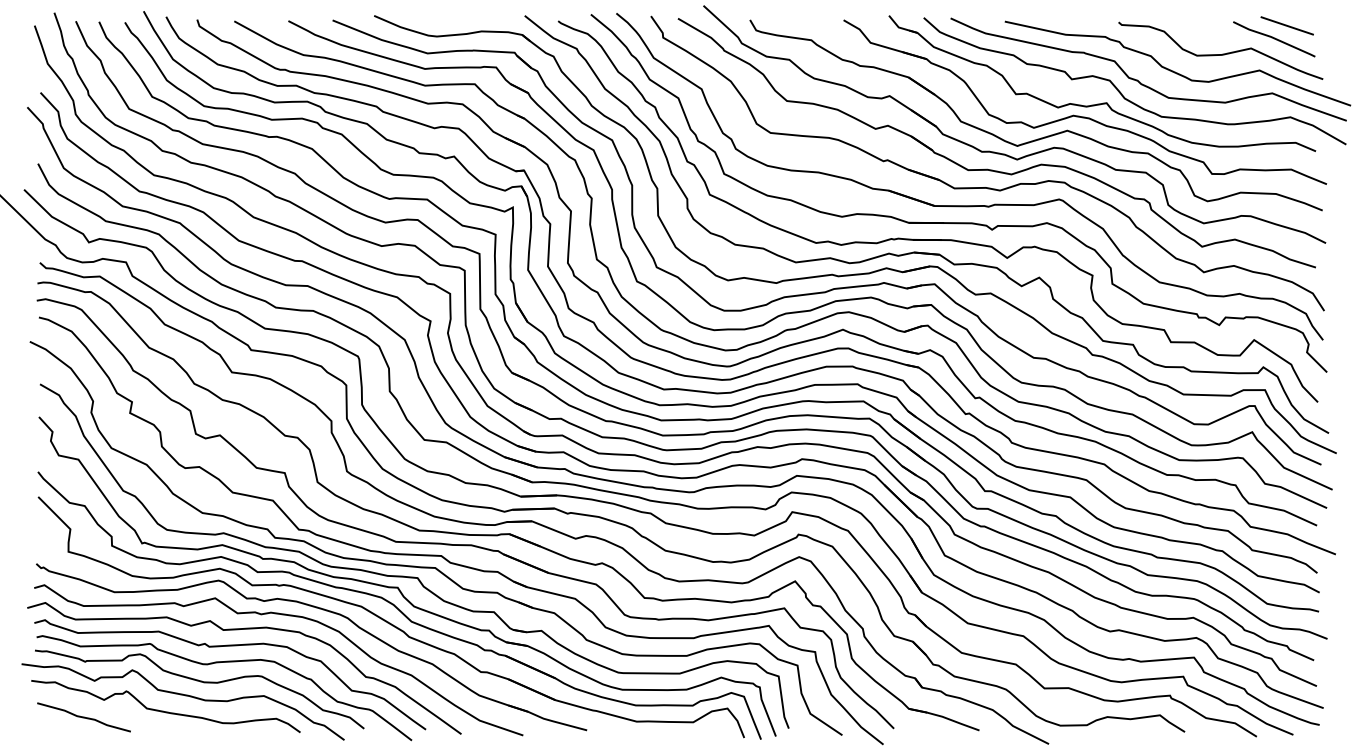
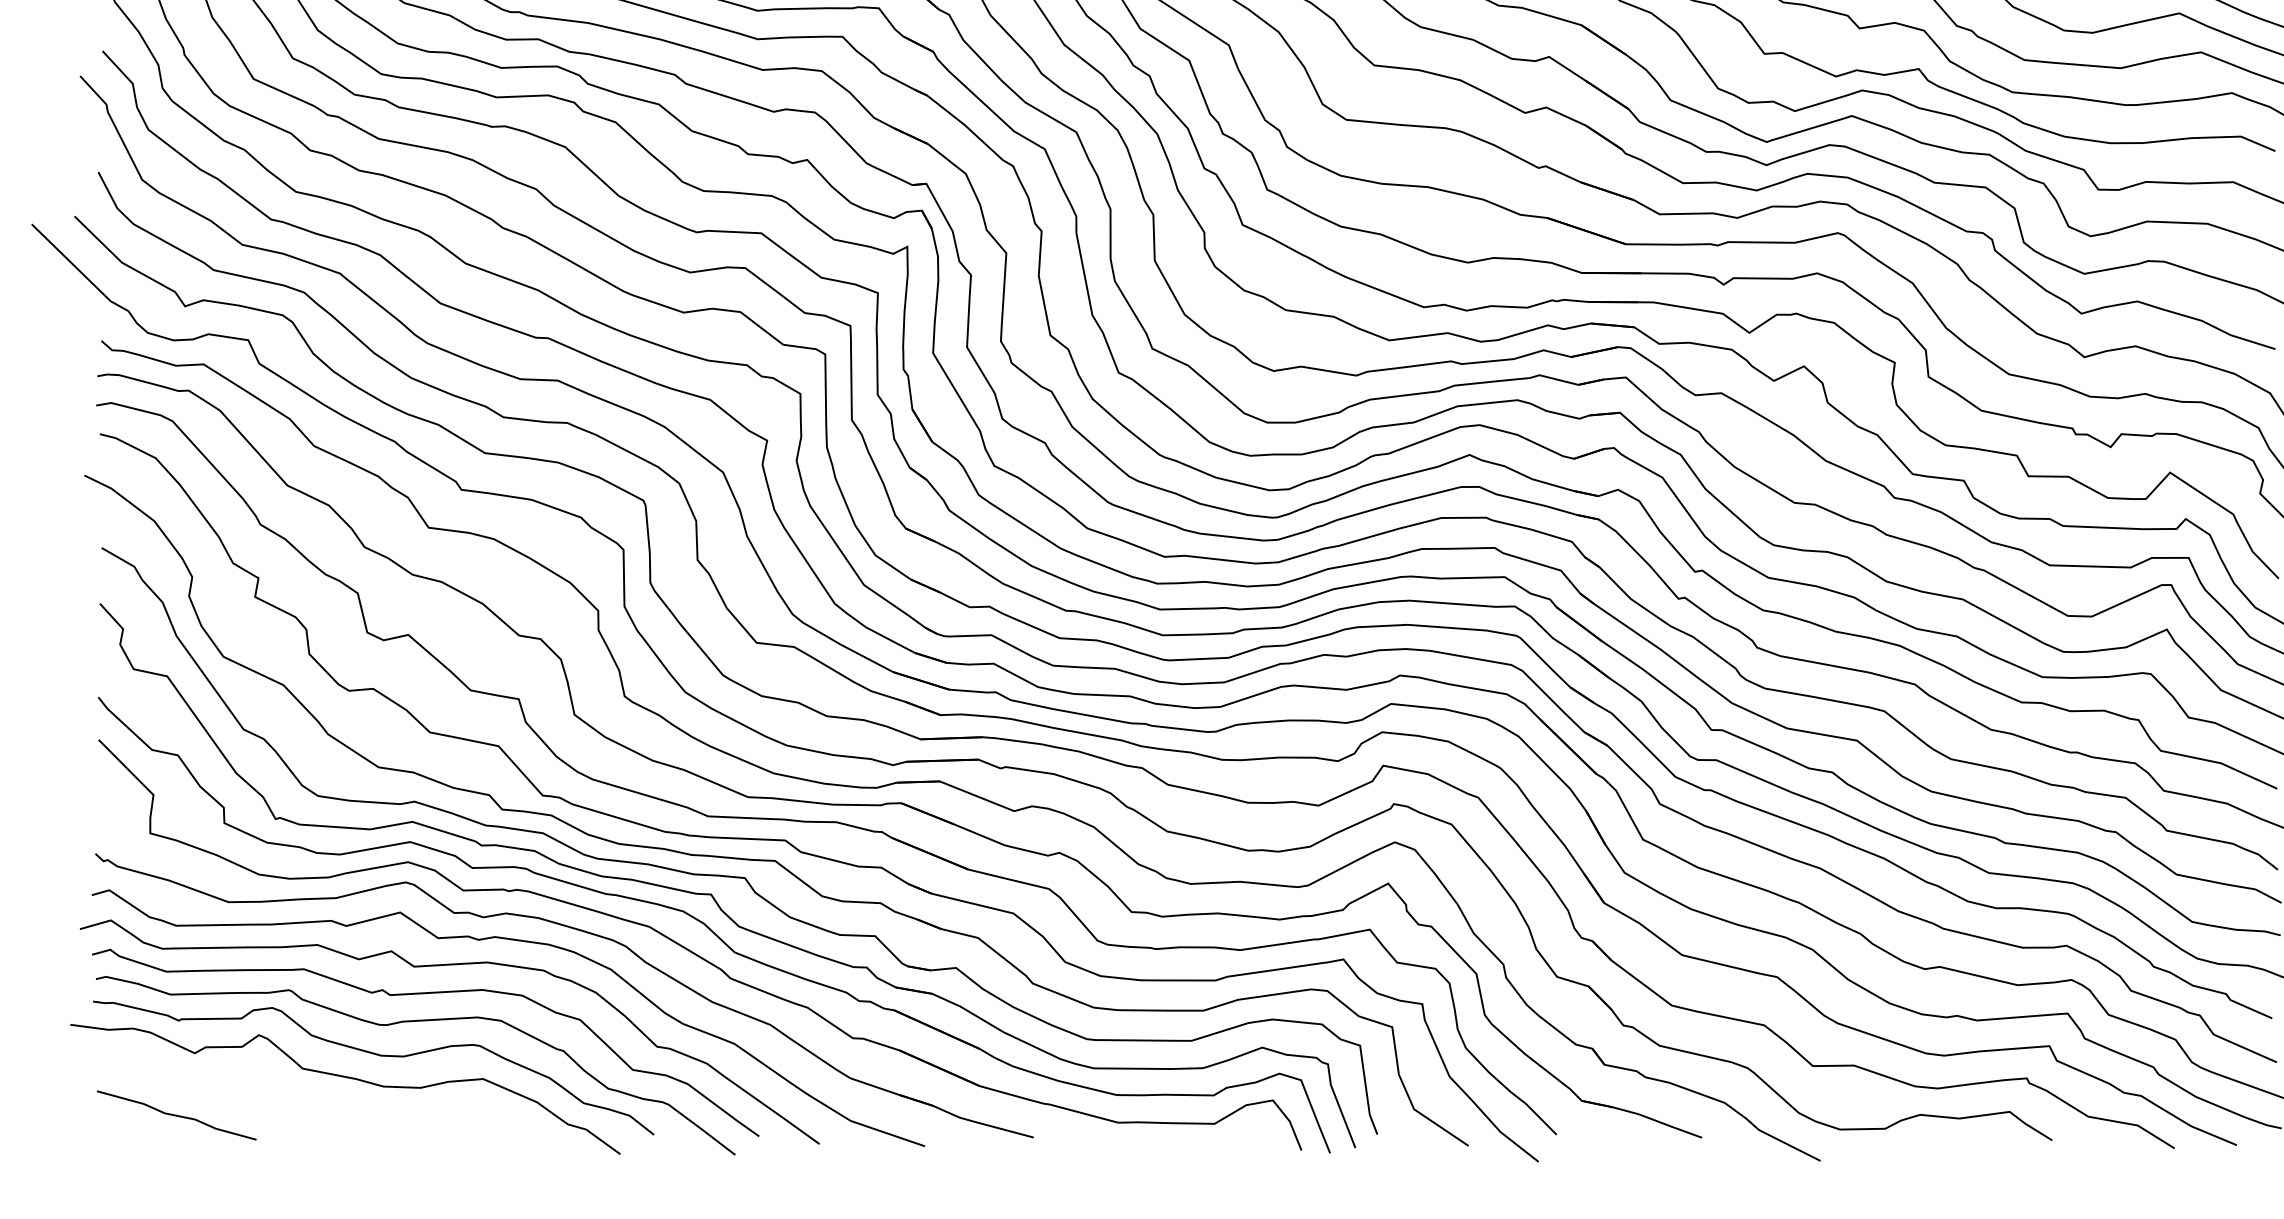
curve: (163, 710) -> (312, 1103), removed

